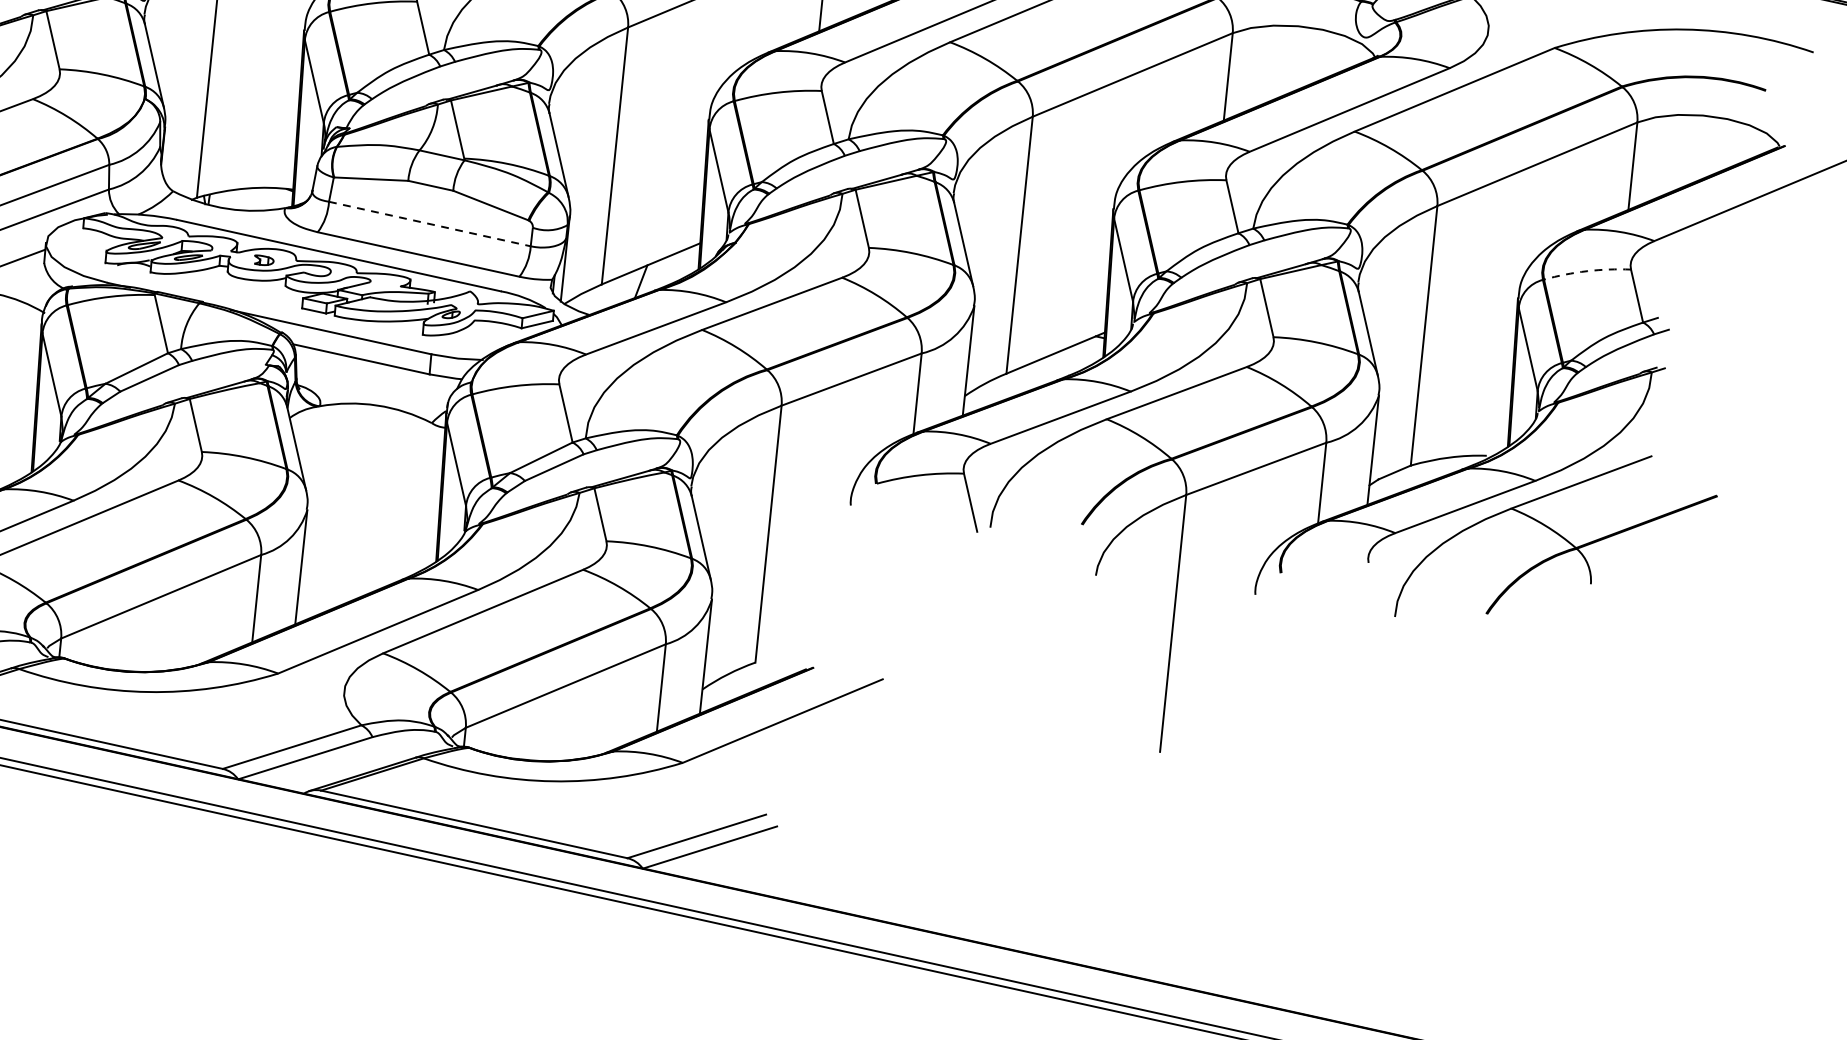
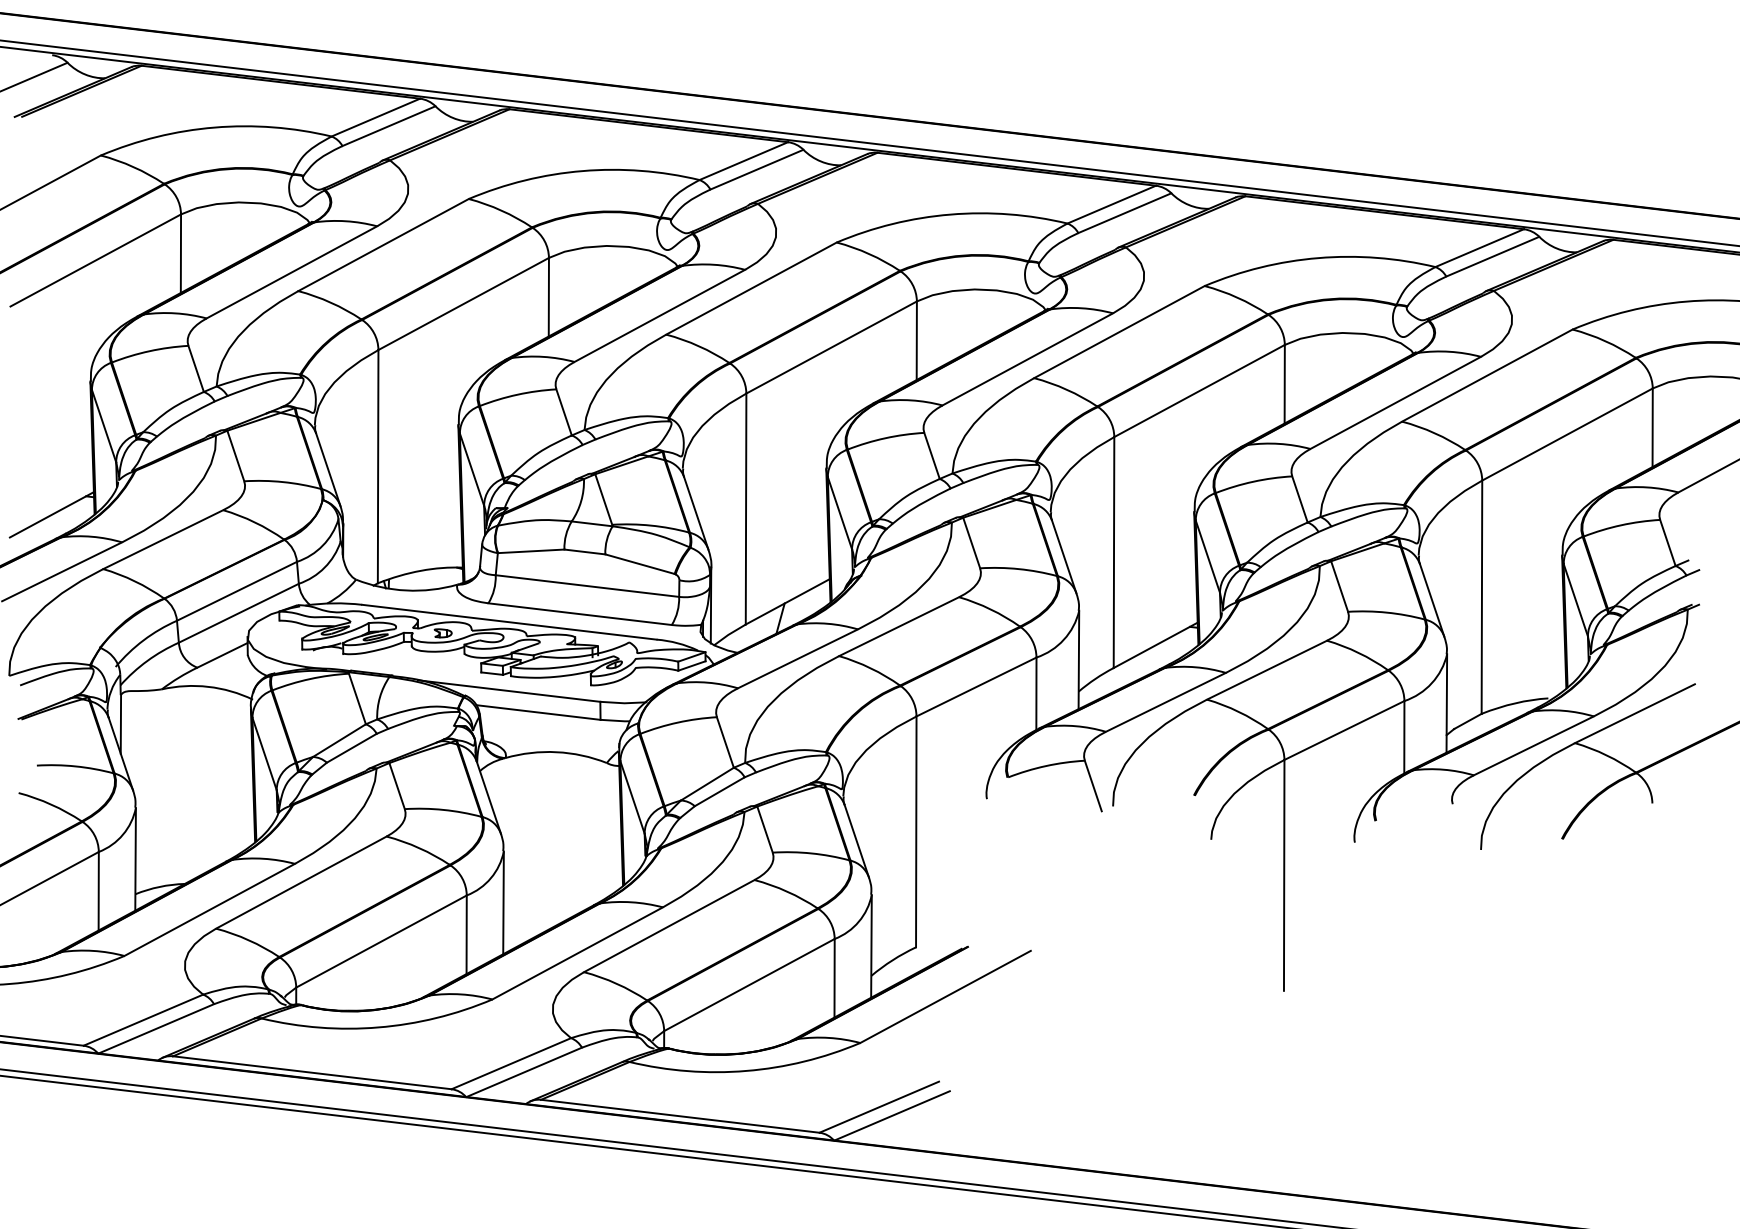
line: (429, 224) -> (587, 586), dashed -> solid
arc: (1587, 271) -> (1621, 525), dashed -> solid

